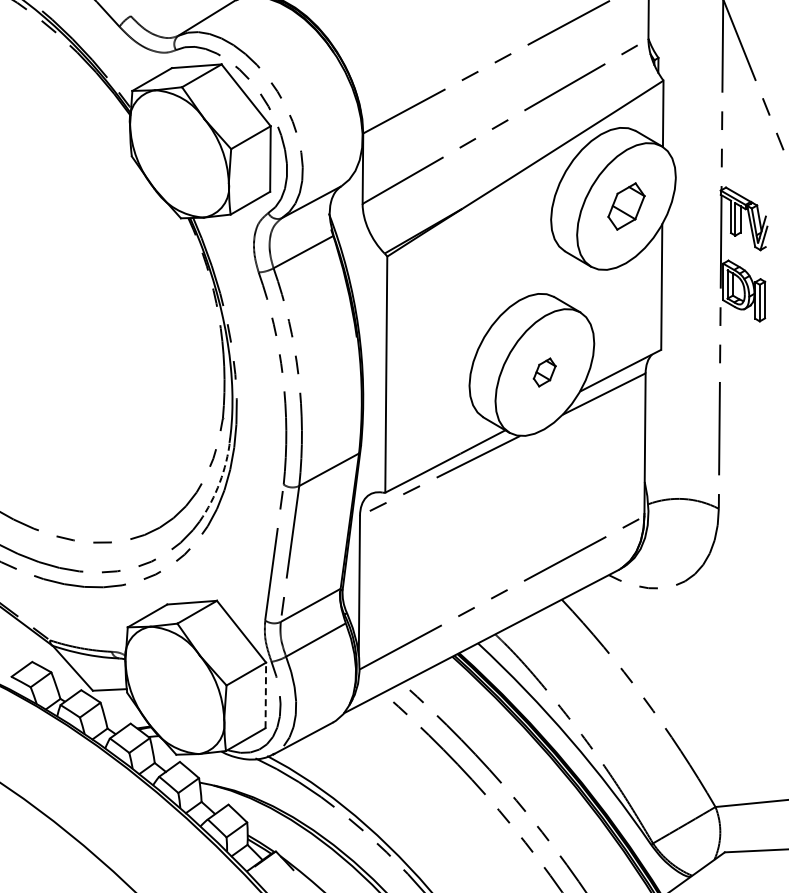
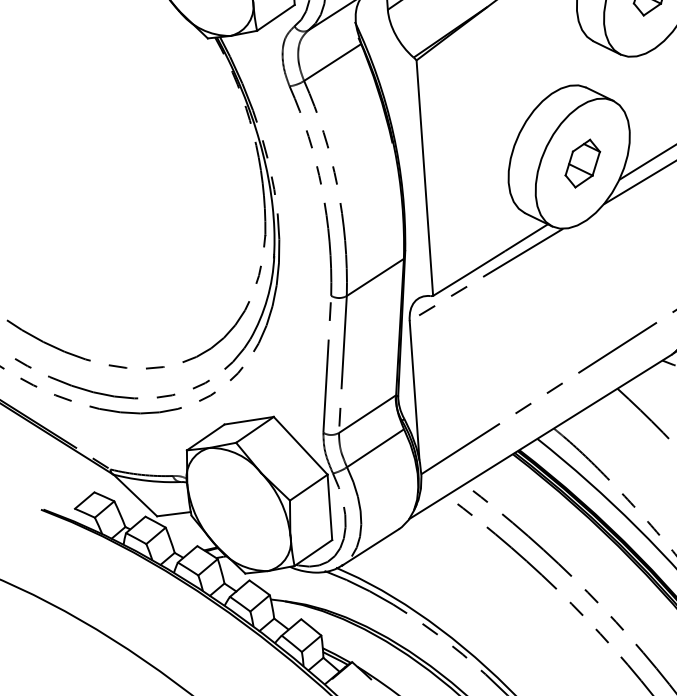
part: (544, 372) -> (582, 163), size x1.67
arc: (219, 482) -> (267, 298), dashed -> solid
line: (265, 695) -> (329, 507), dashed -> solid

